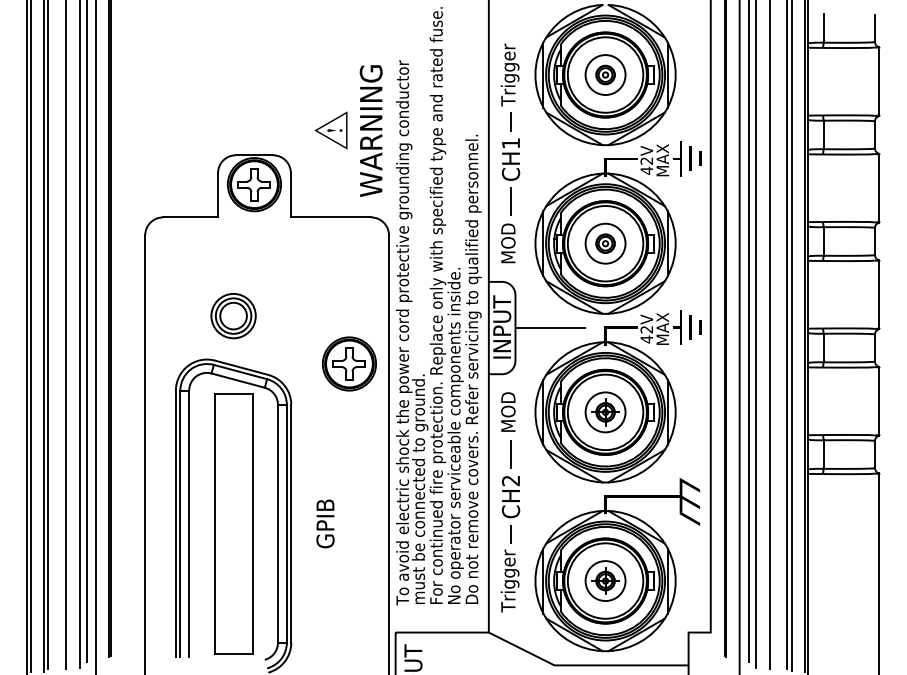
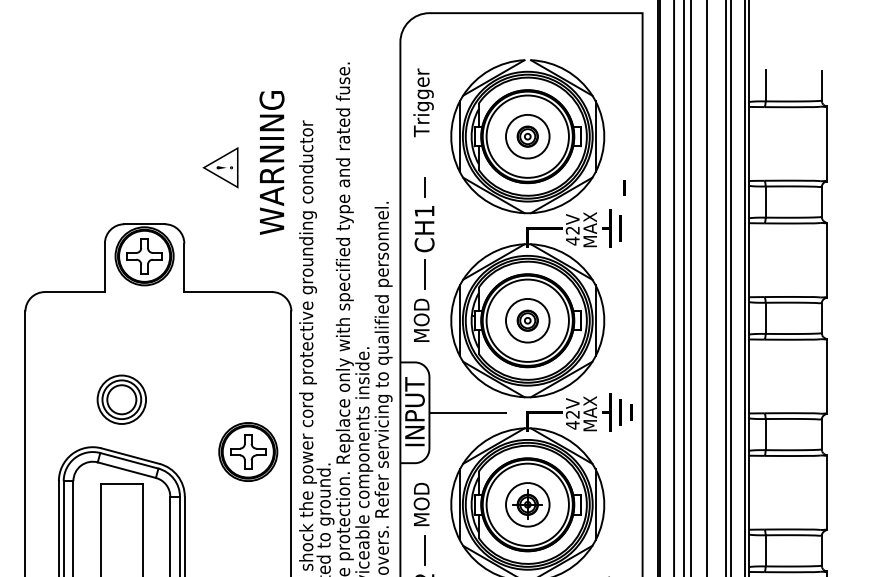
text: (509, 74) -> (422, 102), moved
part: (330, 130) -> (219, 167), moved
text: (370, 130) -> (271, 162), moved
line: (700, 158) -> (624, 187), moved

